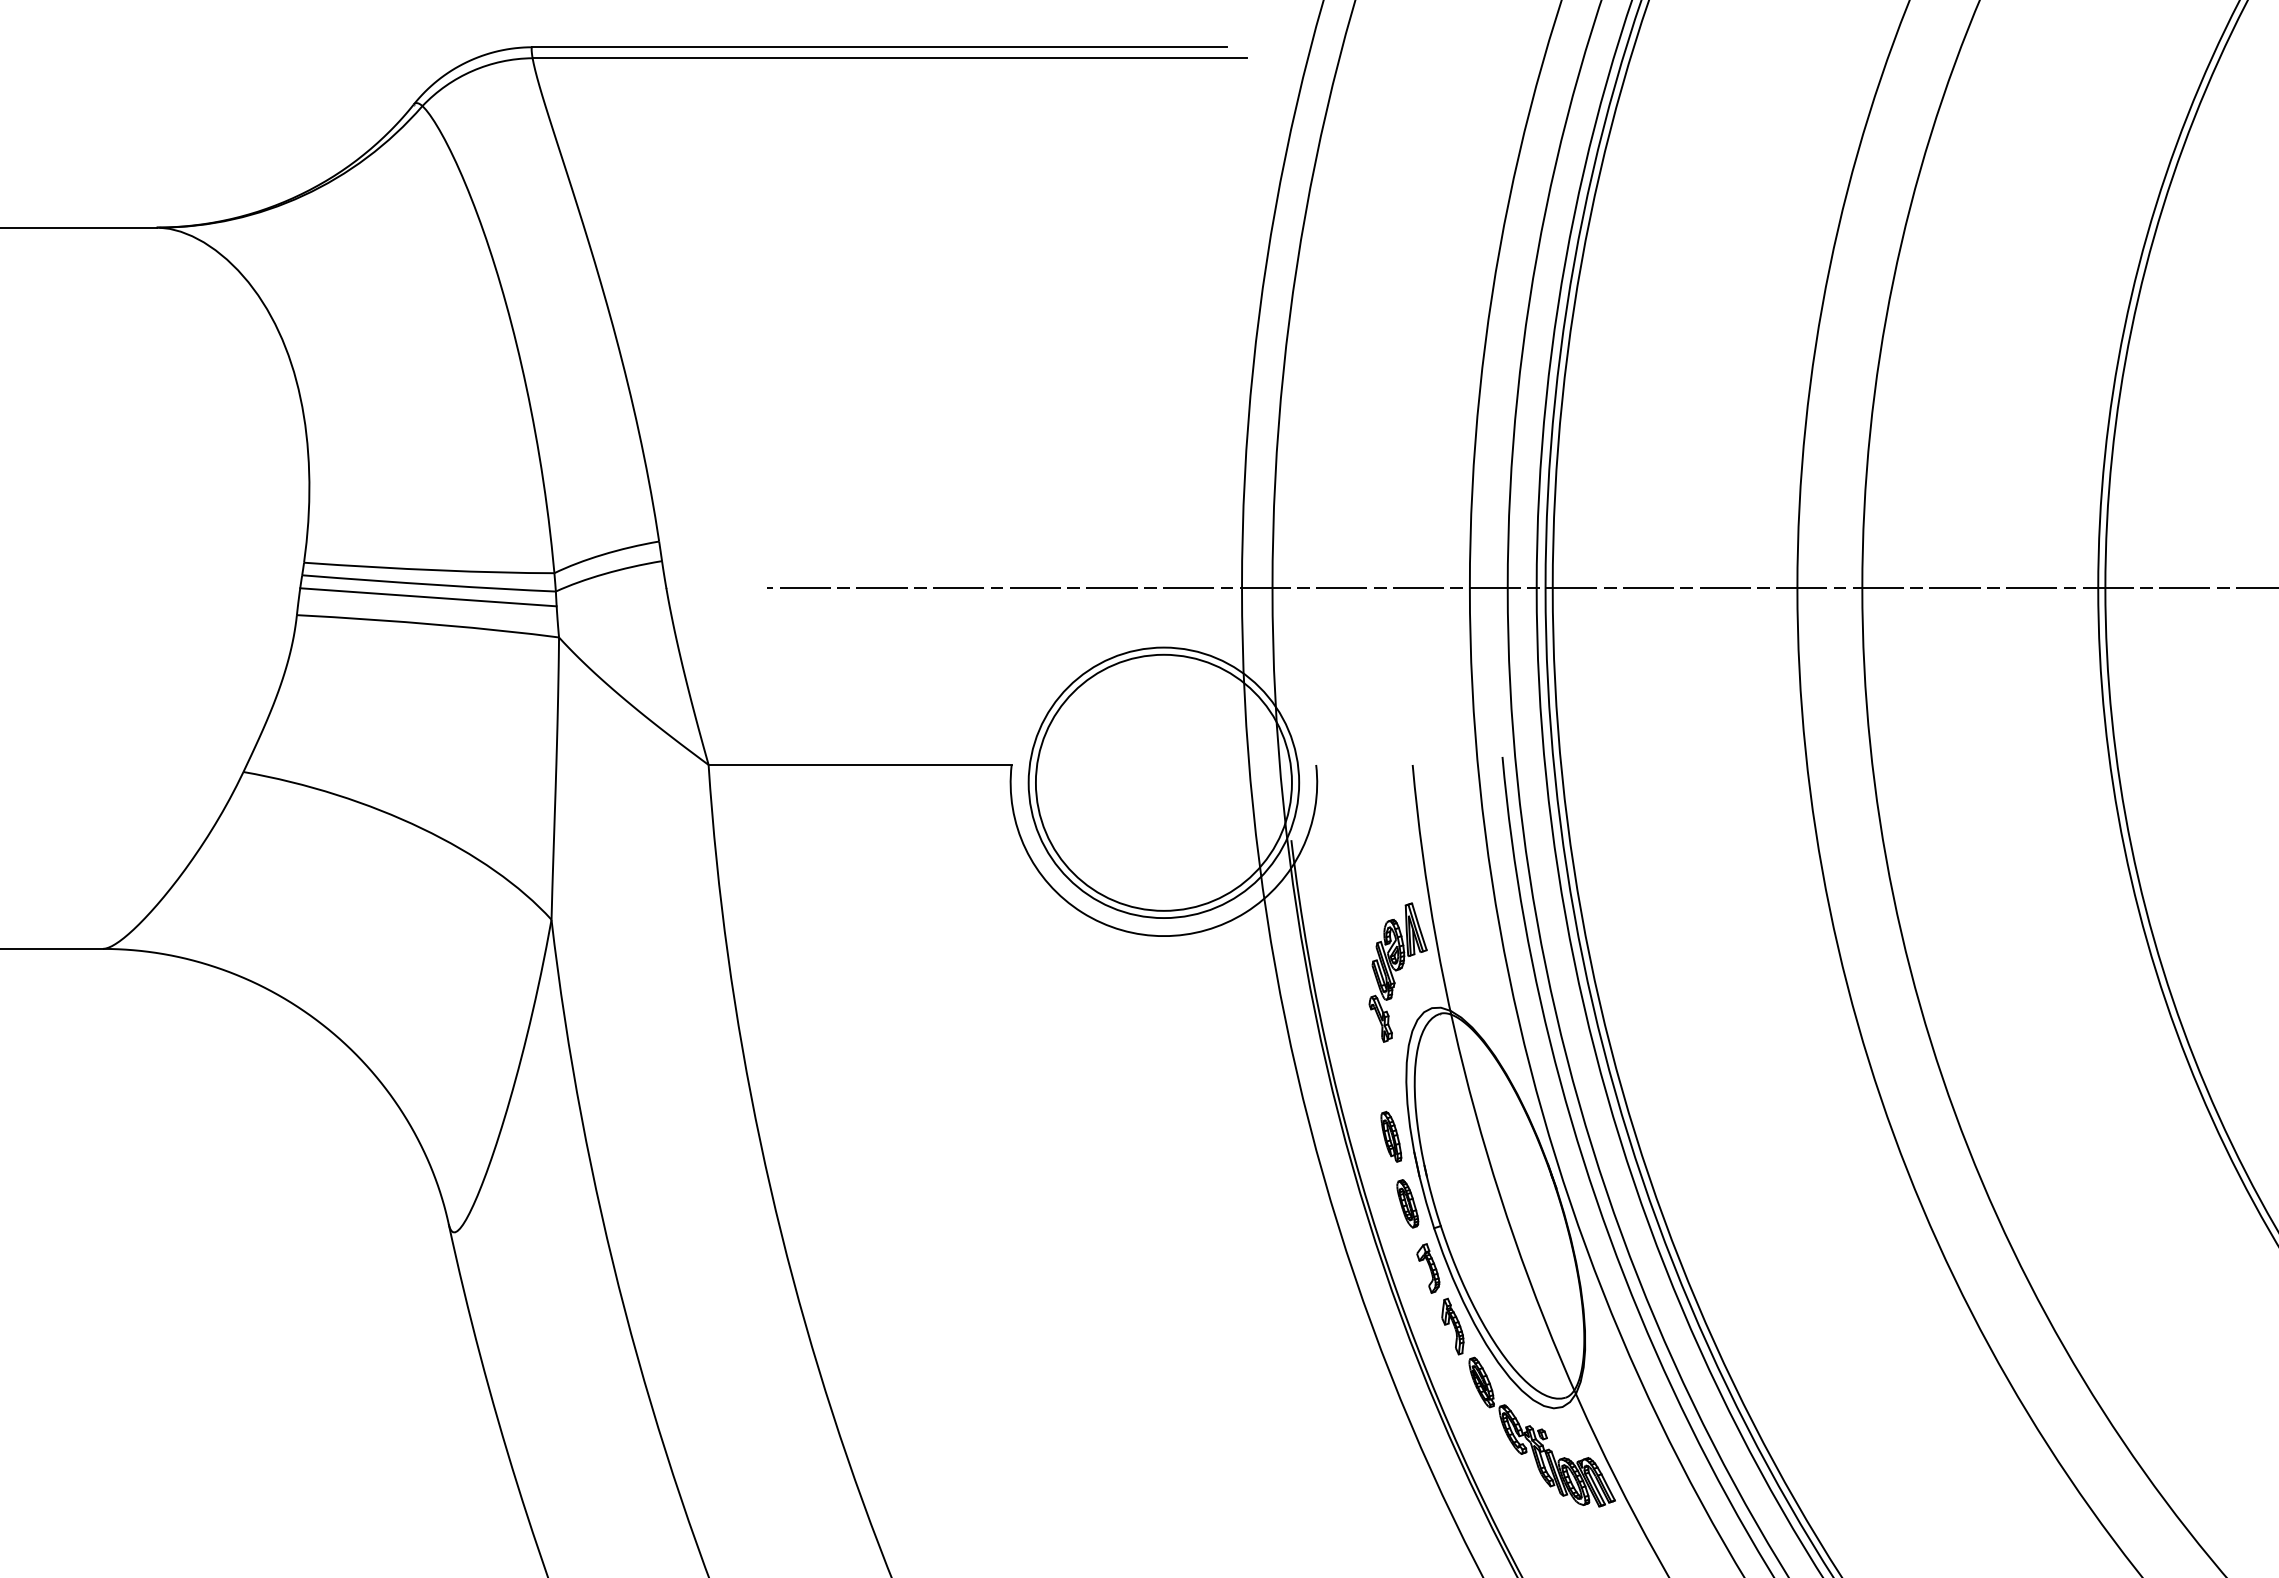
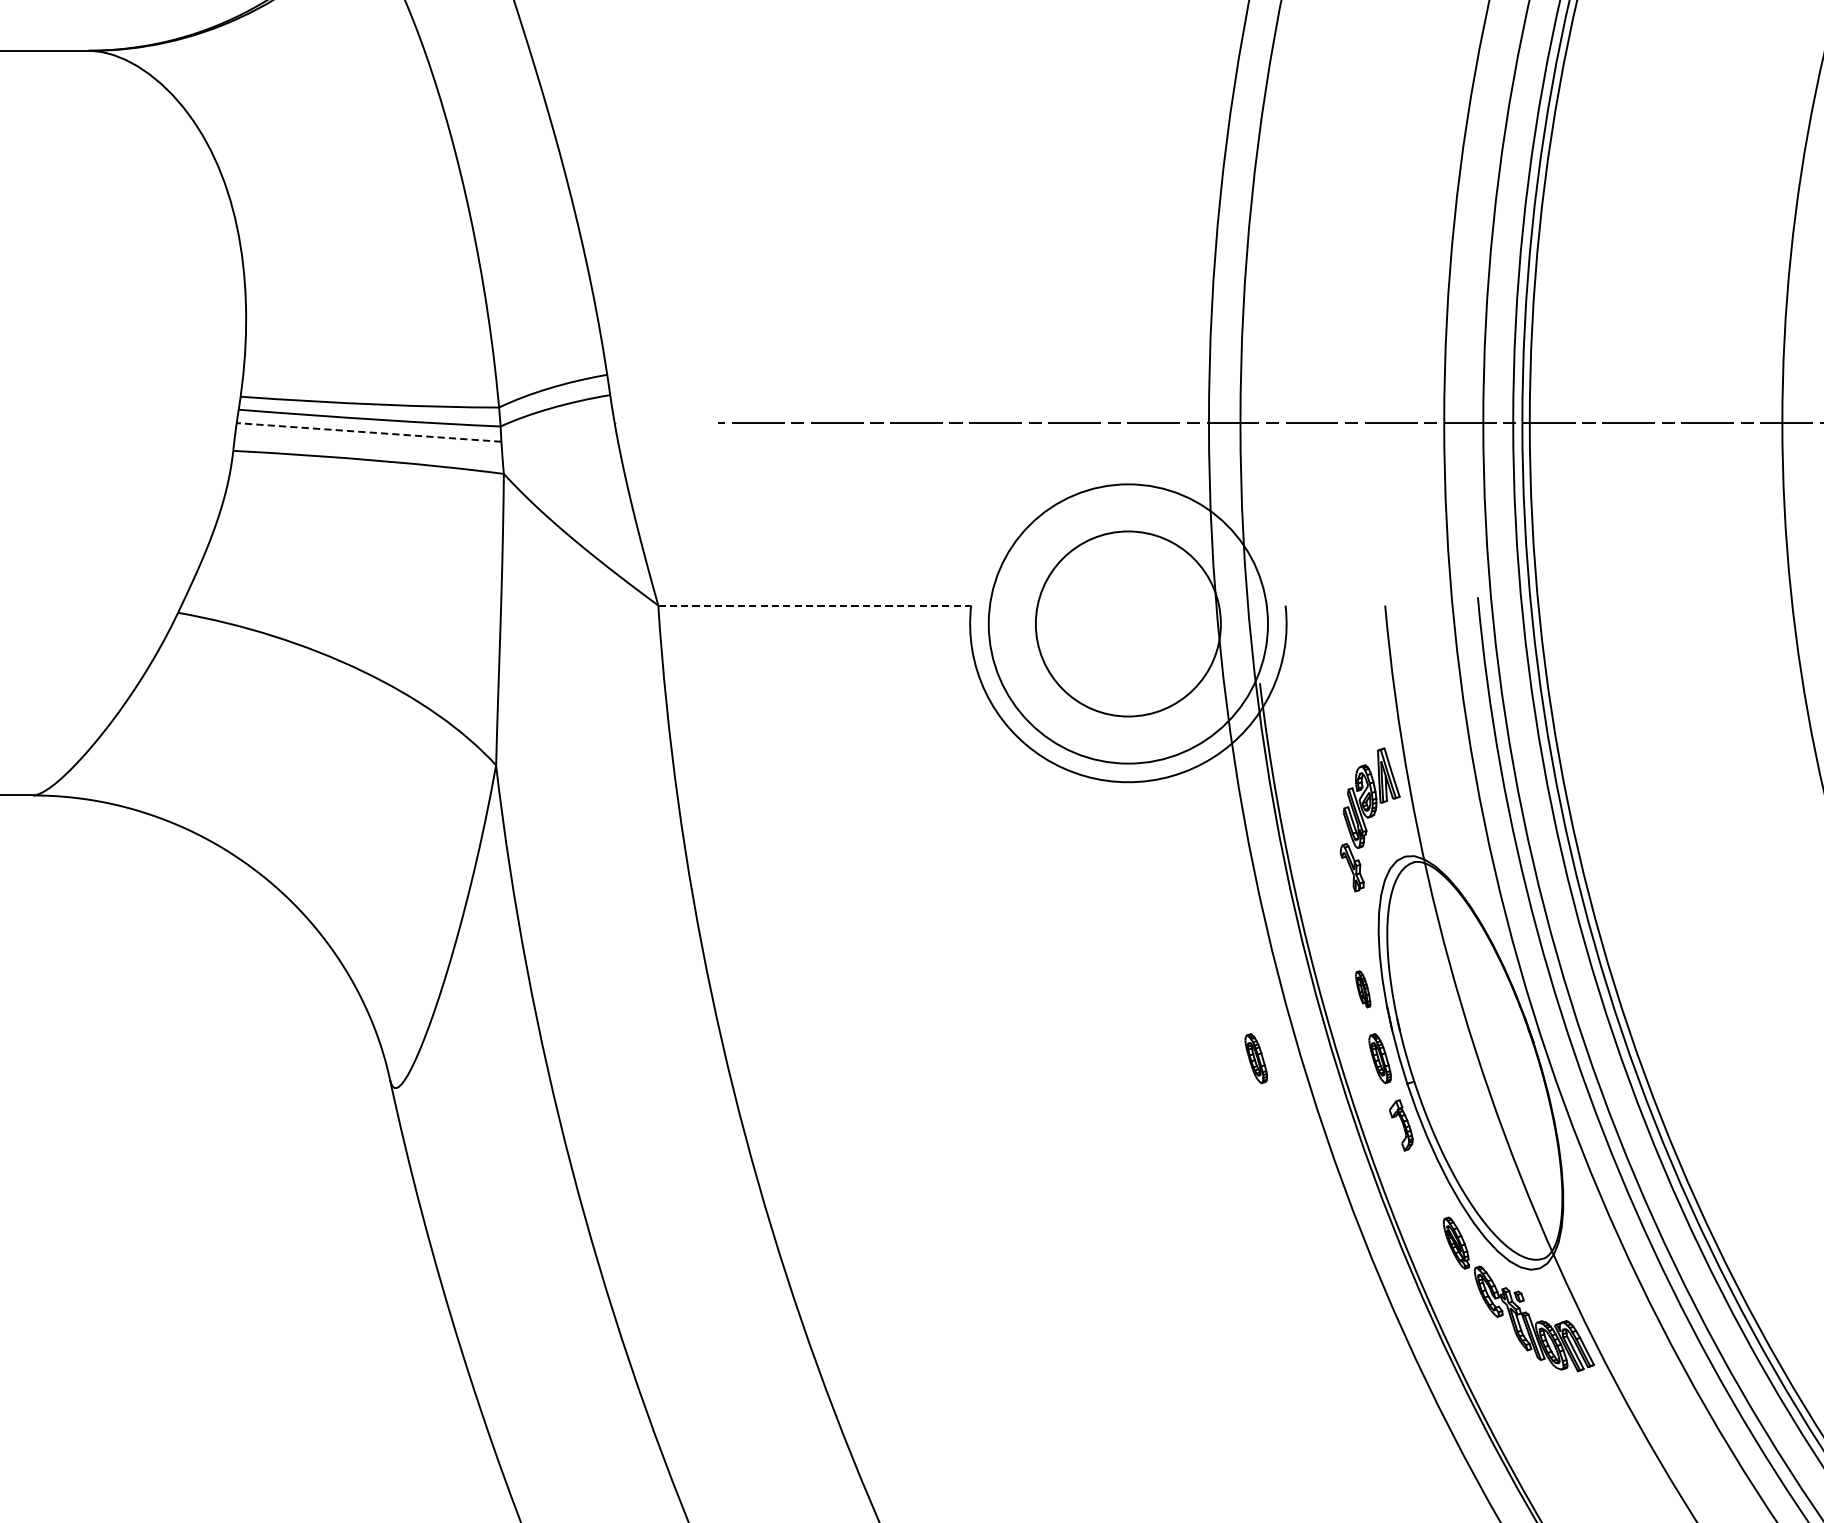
line: (428, 597) -> (369, 432), solid -> dashed
line: (860, 764) -> (815, 605), solid -> dashed
circle: (1163, 782) -> (1127, 623), size x0.7
part: (1391, 1136) -> (1363, 989), size x0.7
part: (1287, 1203) -> (1255, 1058), added
part: (1452, 1326) -> (1426, 1185), removed

